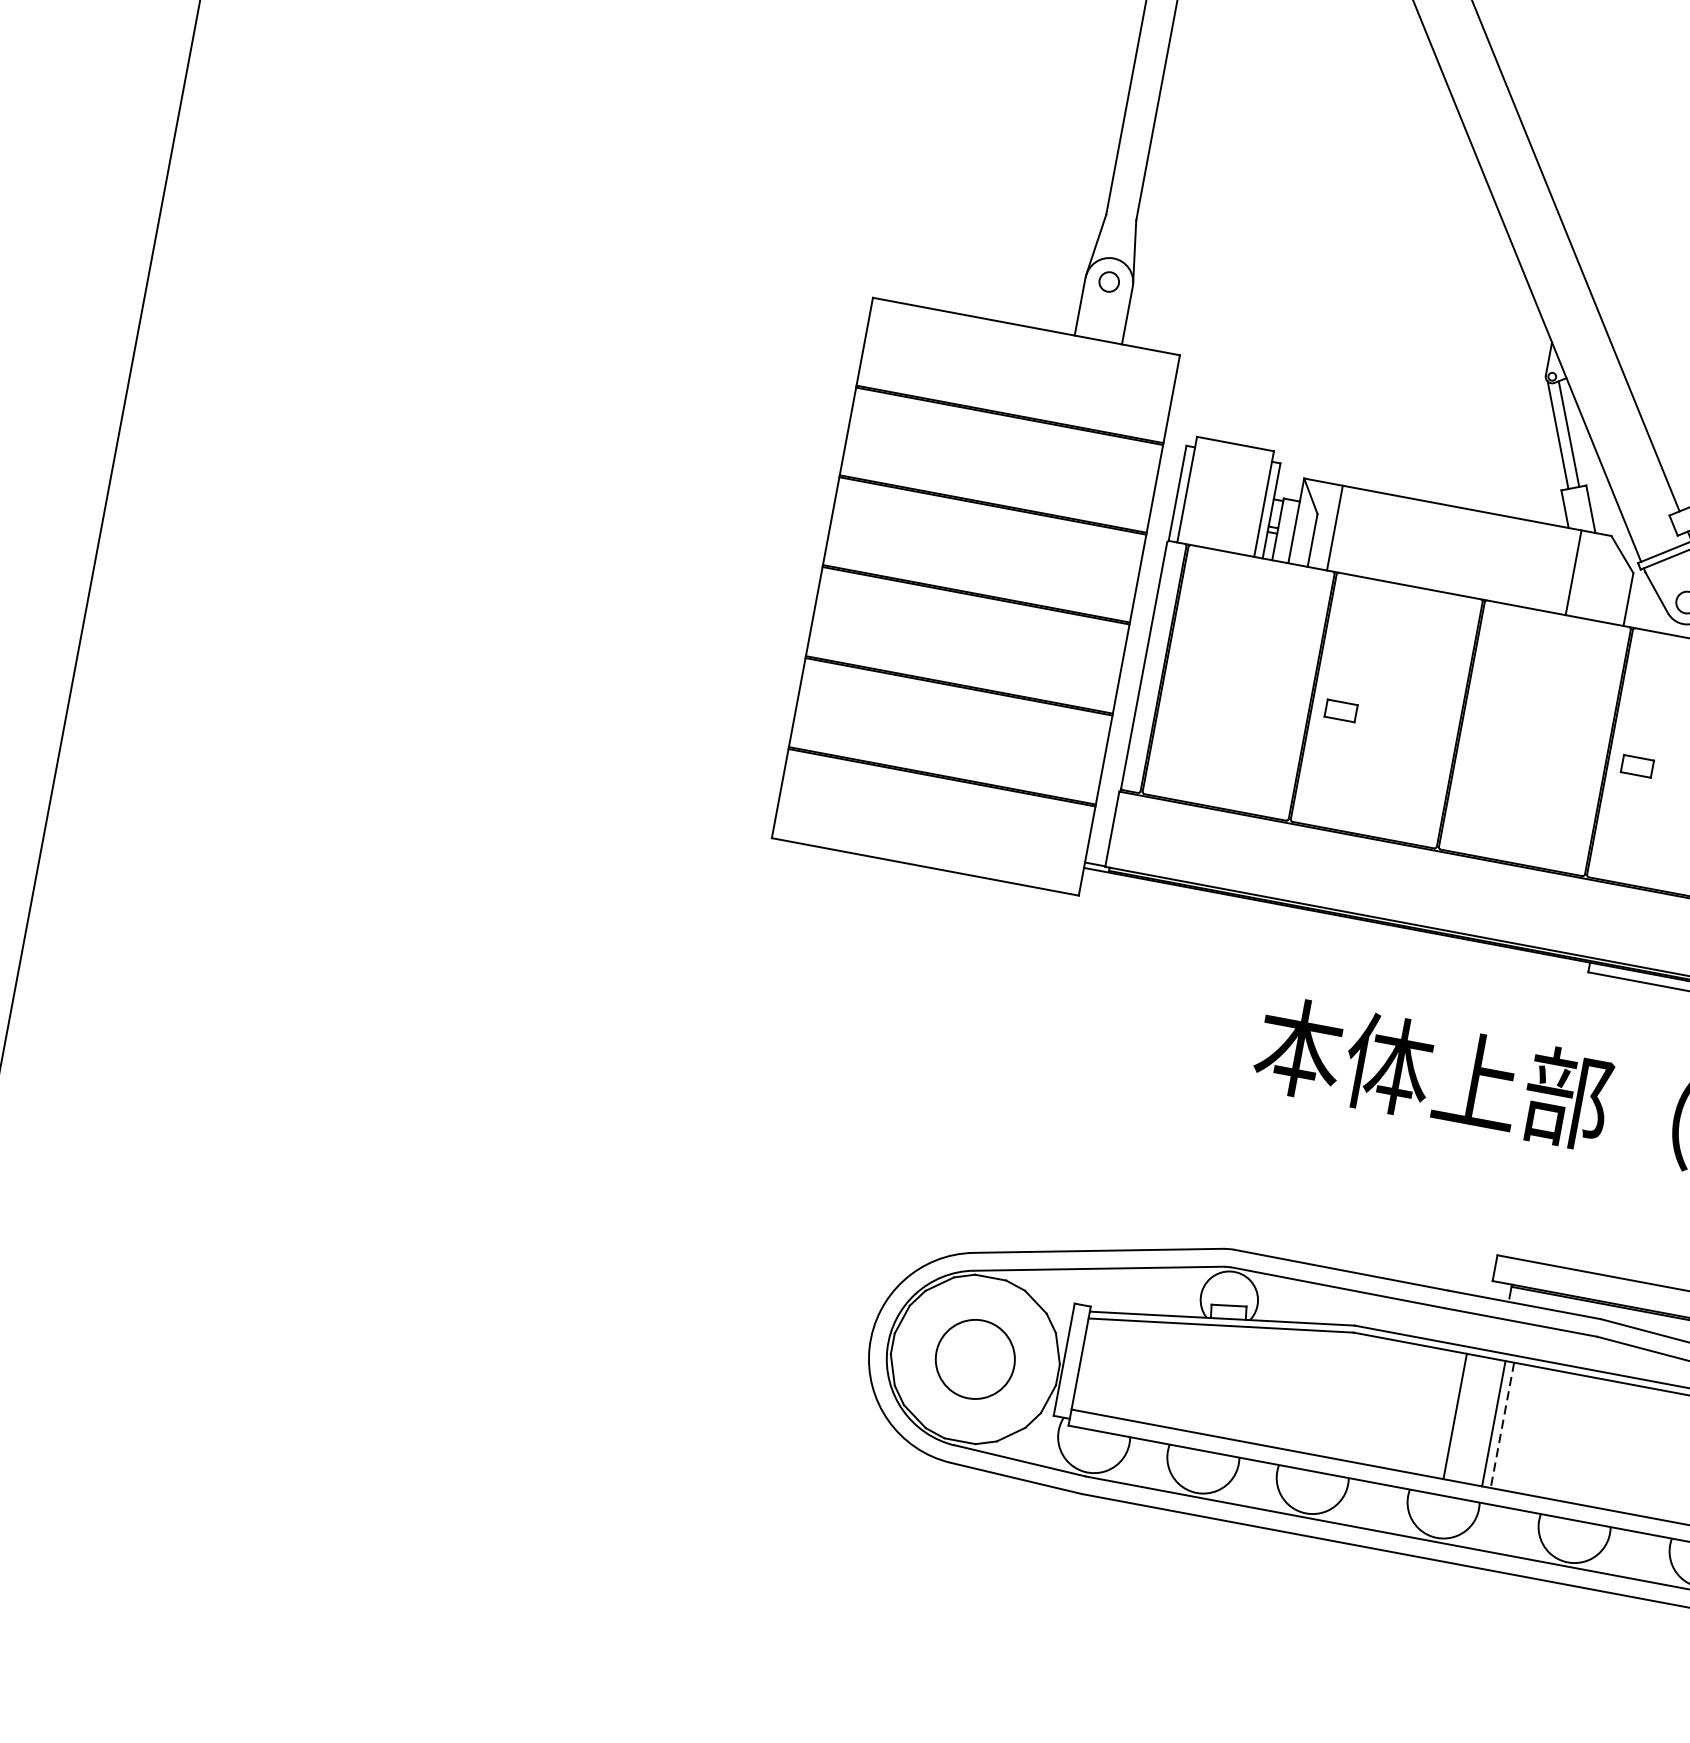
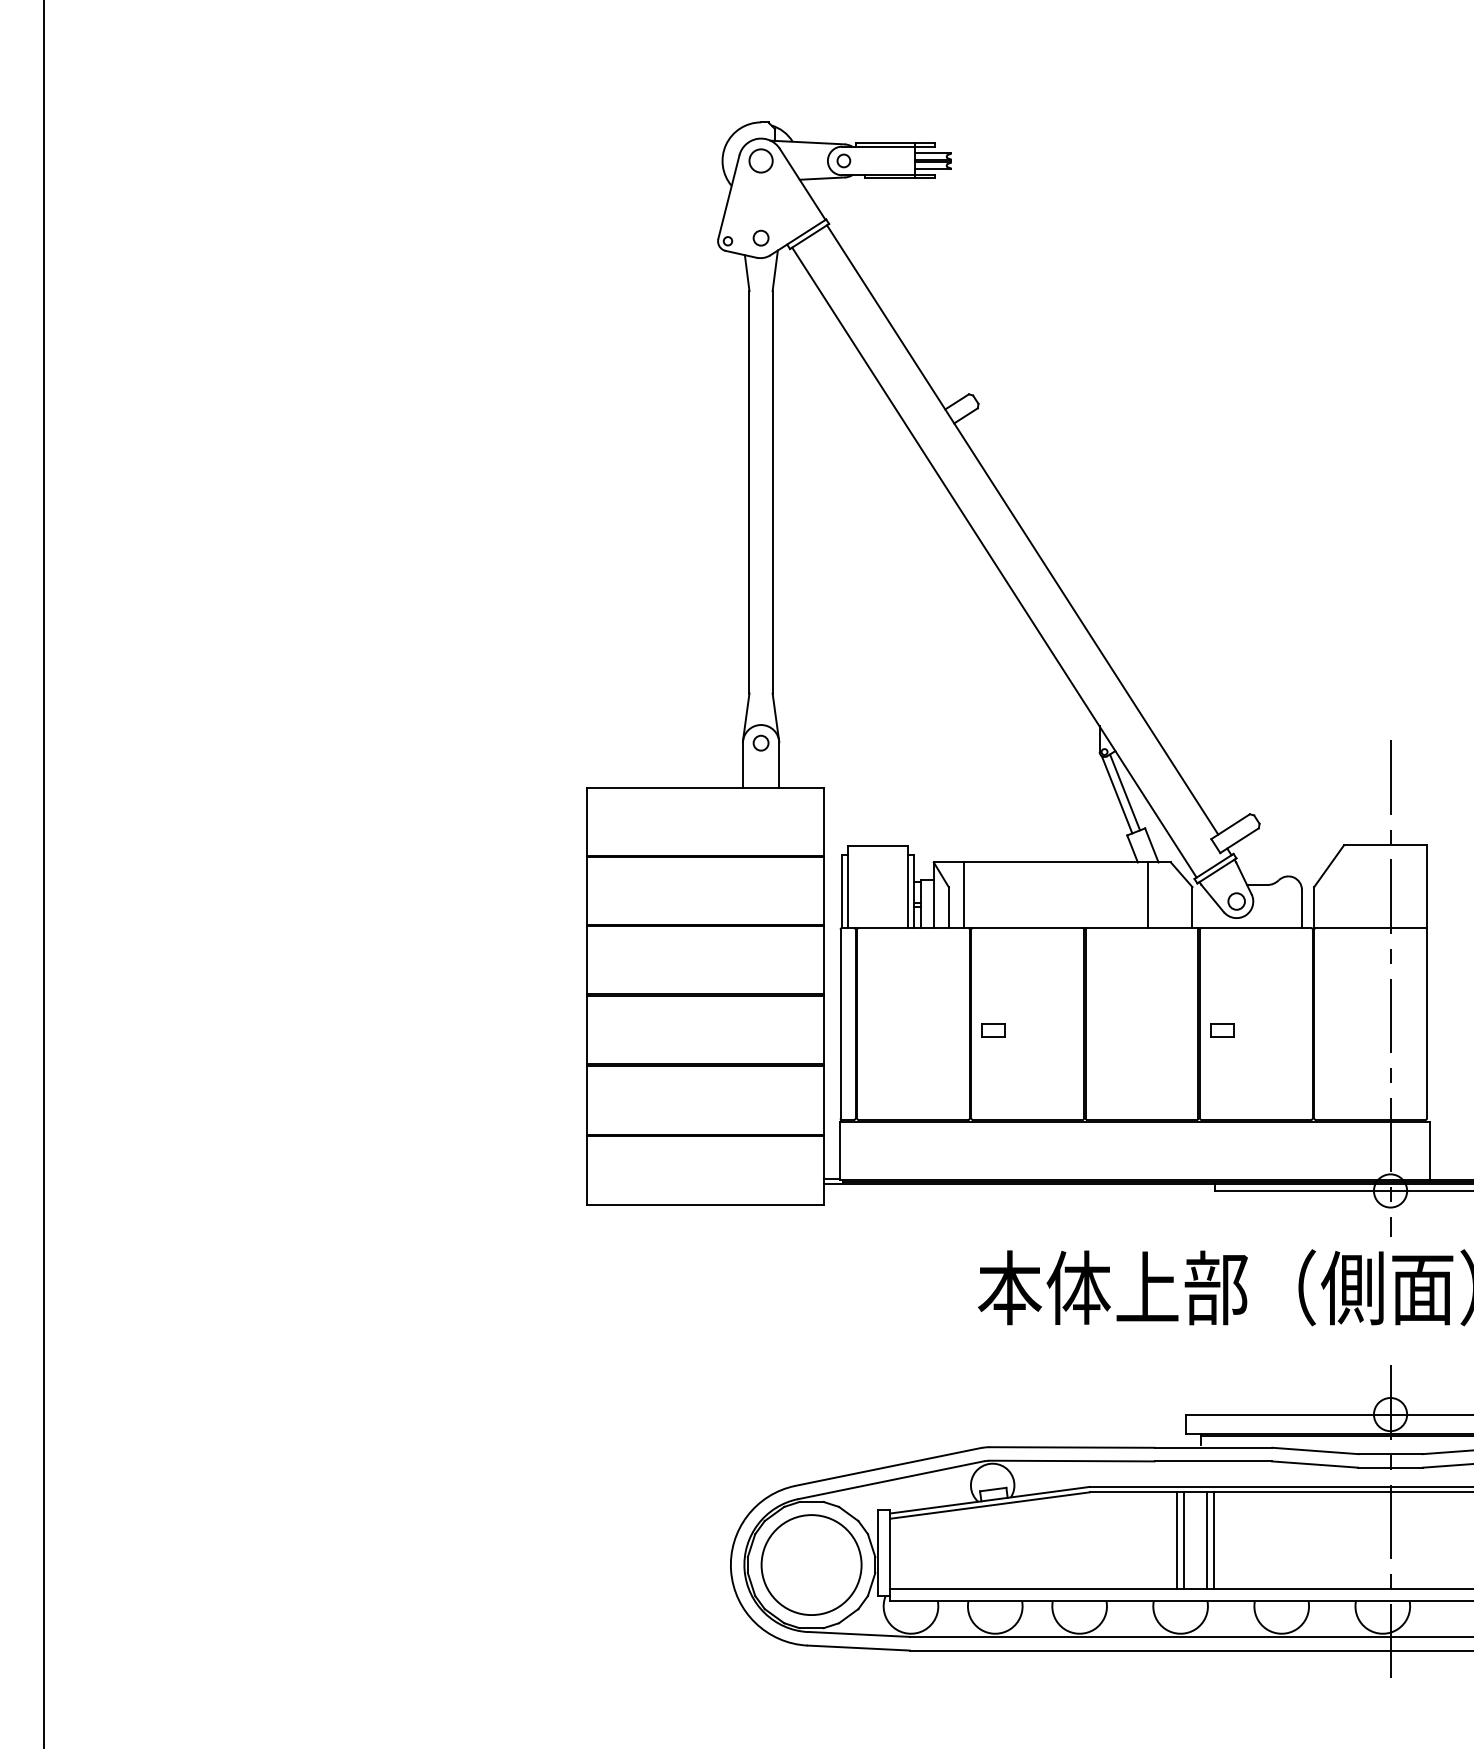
circle: (975, 1359) -> (811, 1565), size x1.67
line: (1463, 1417) -> (1183, 1540), added
line: (1501, 1426) -> (1213, 1541), dashed -> solid

